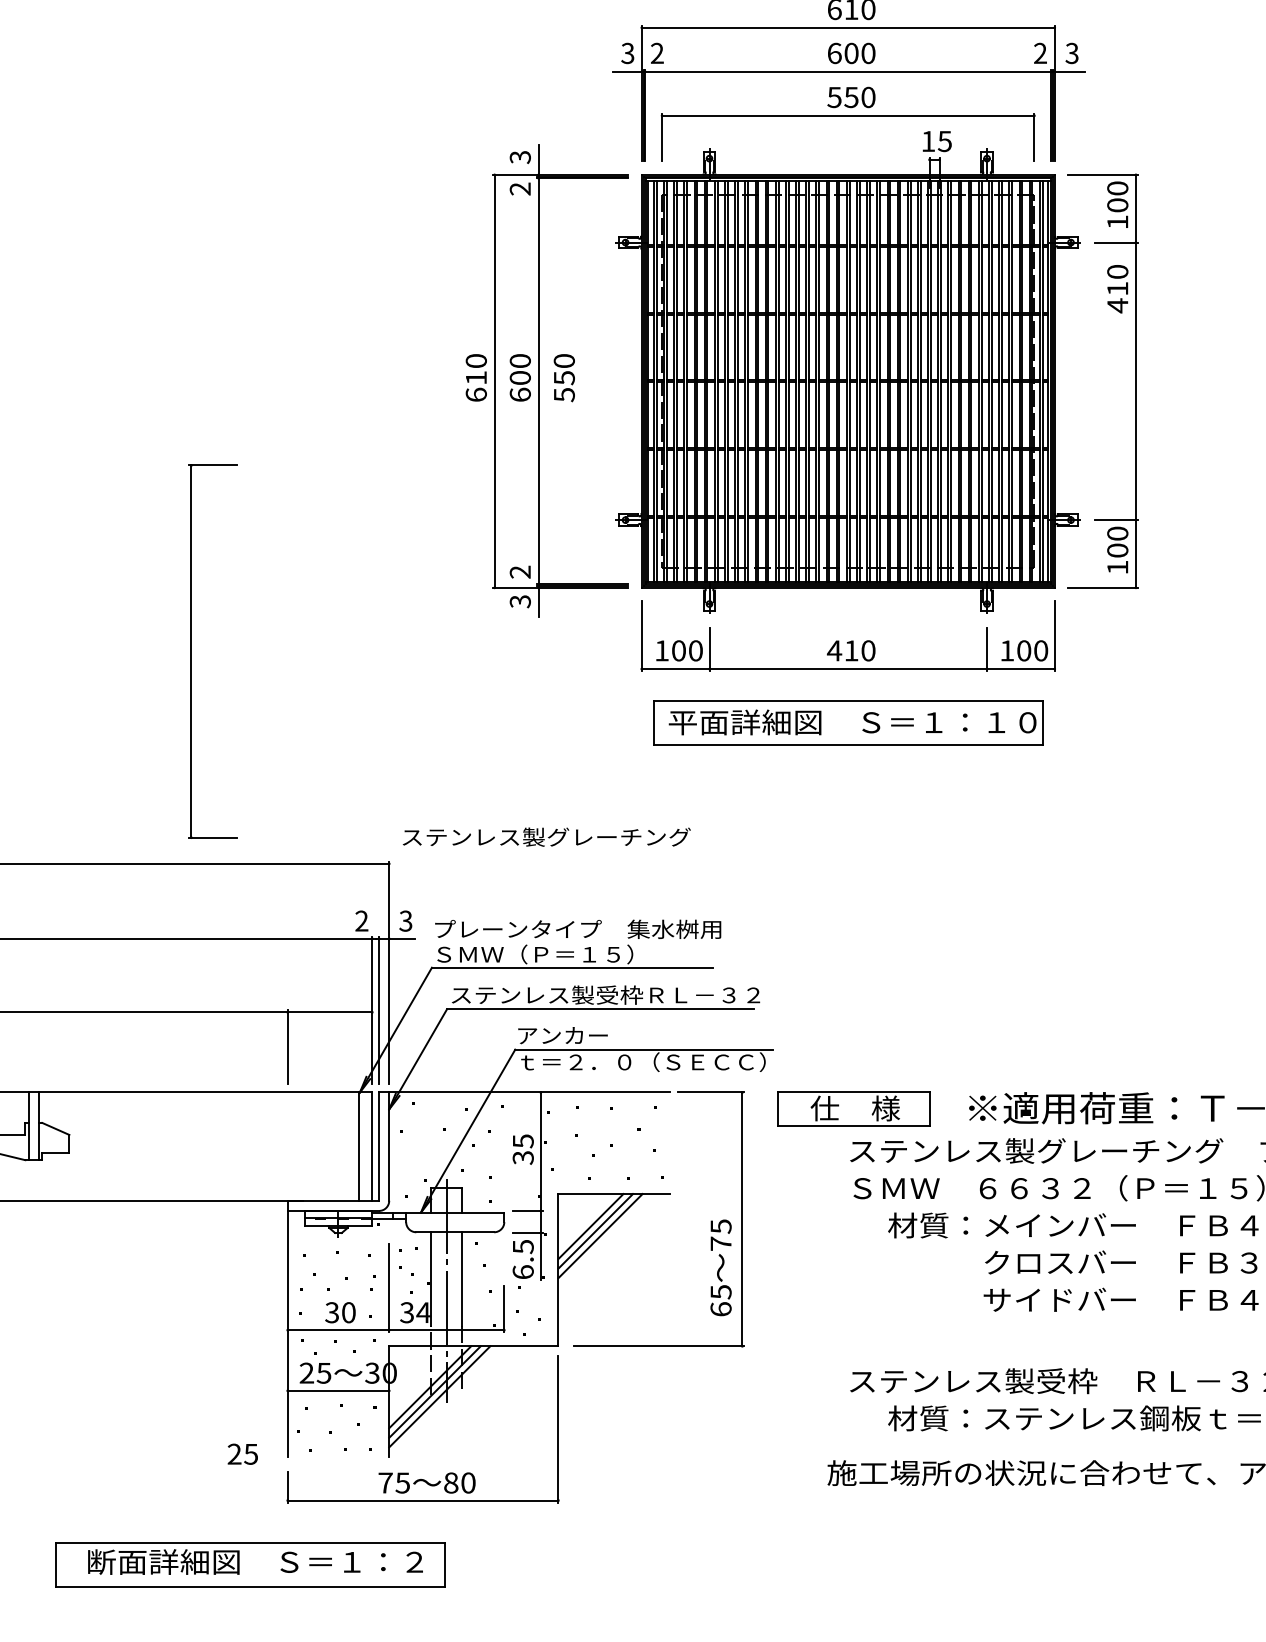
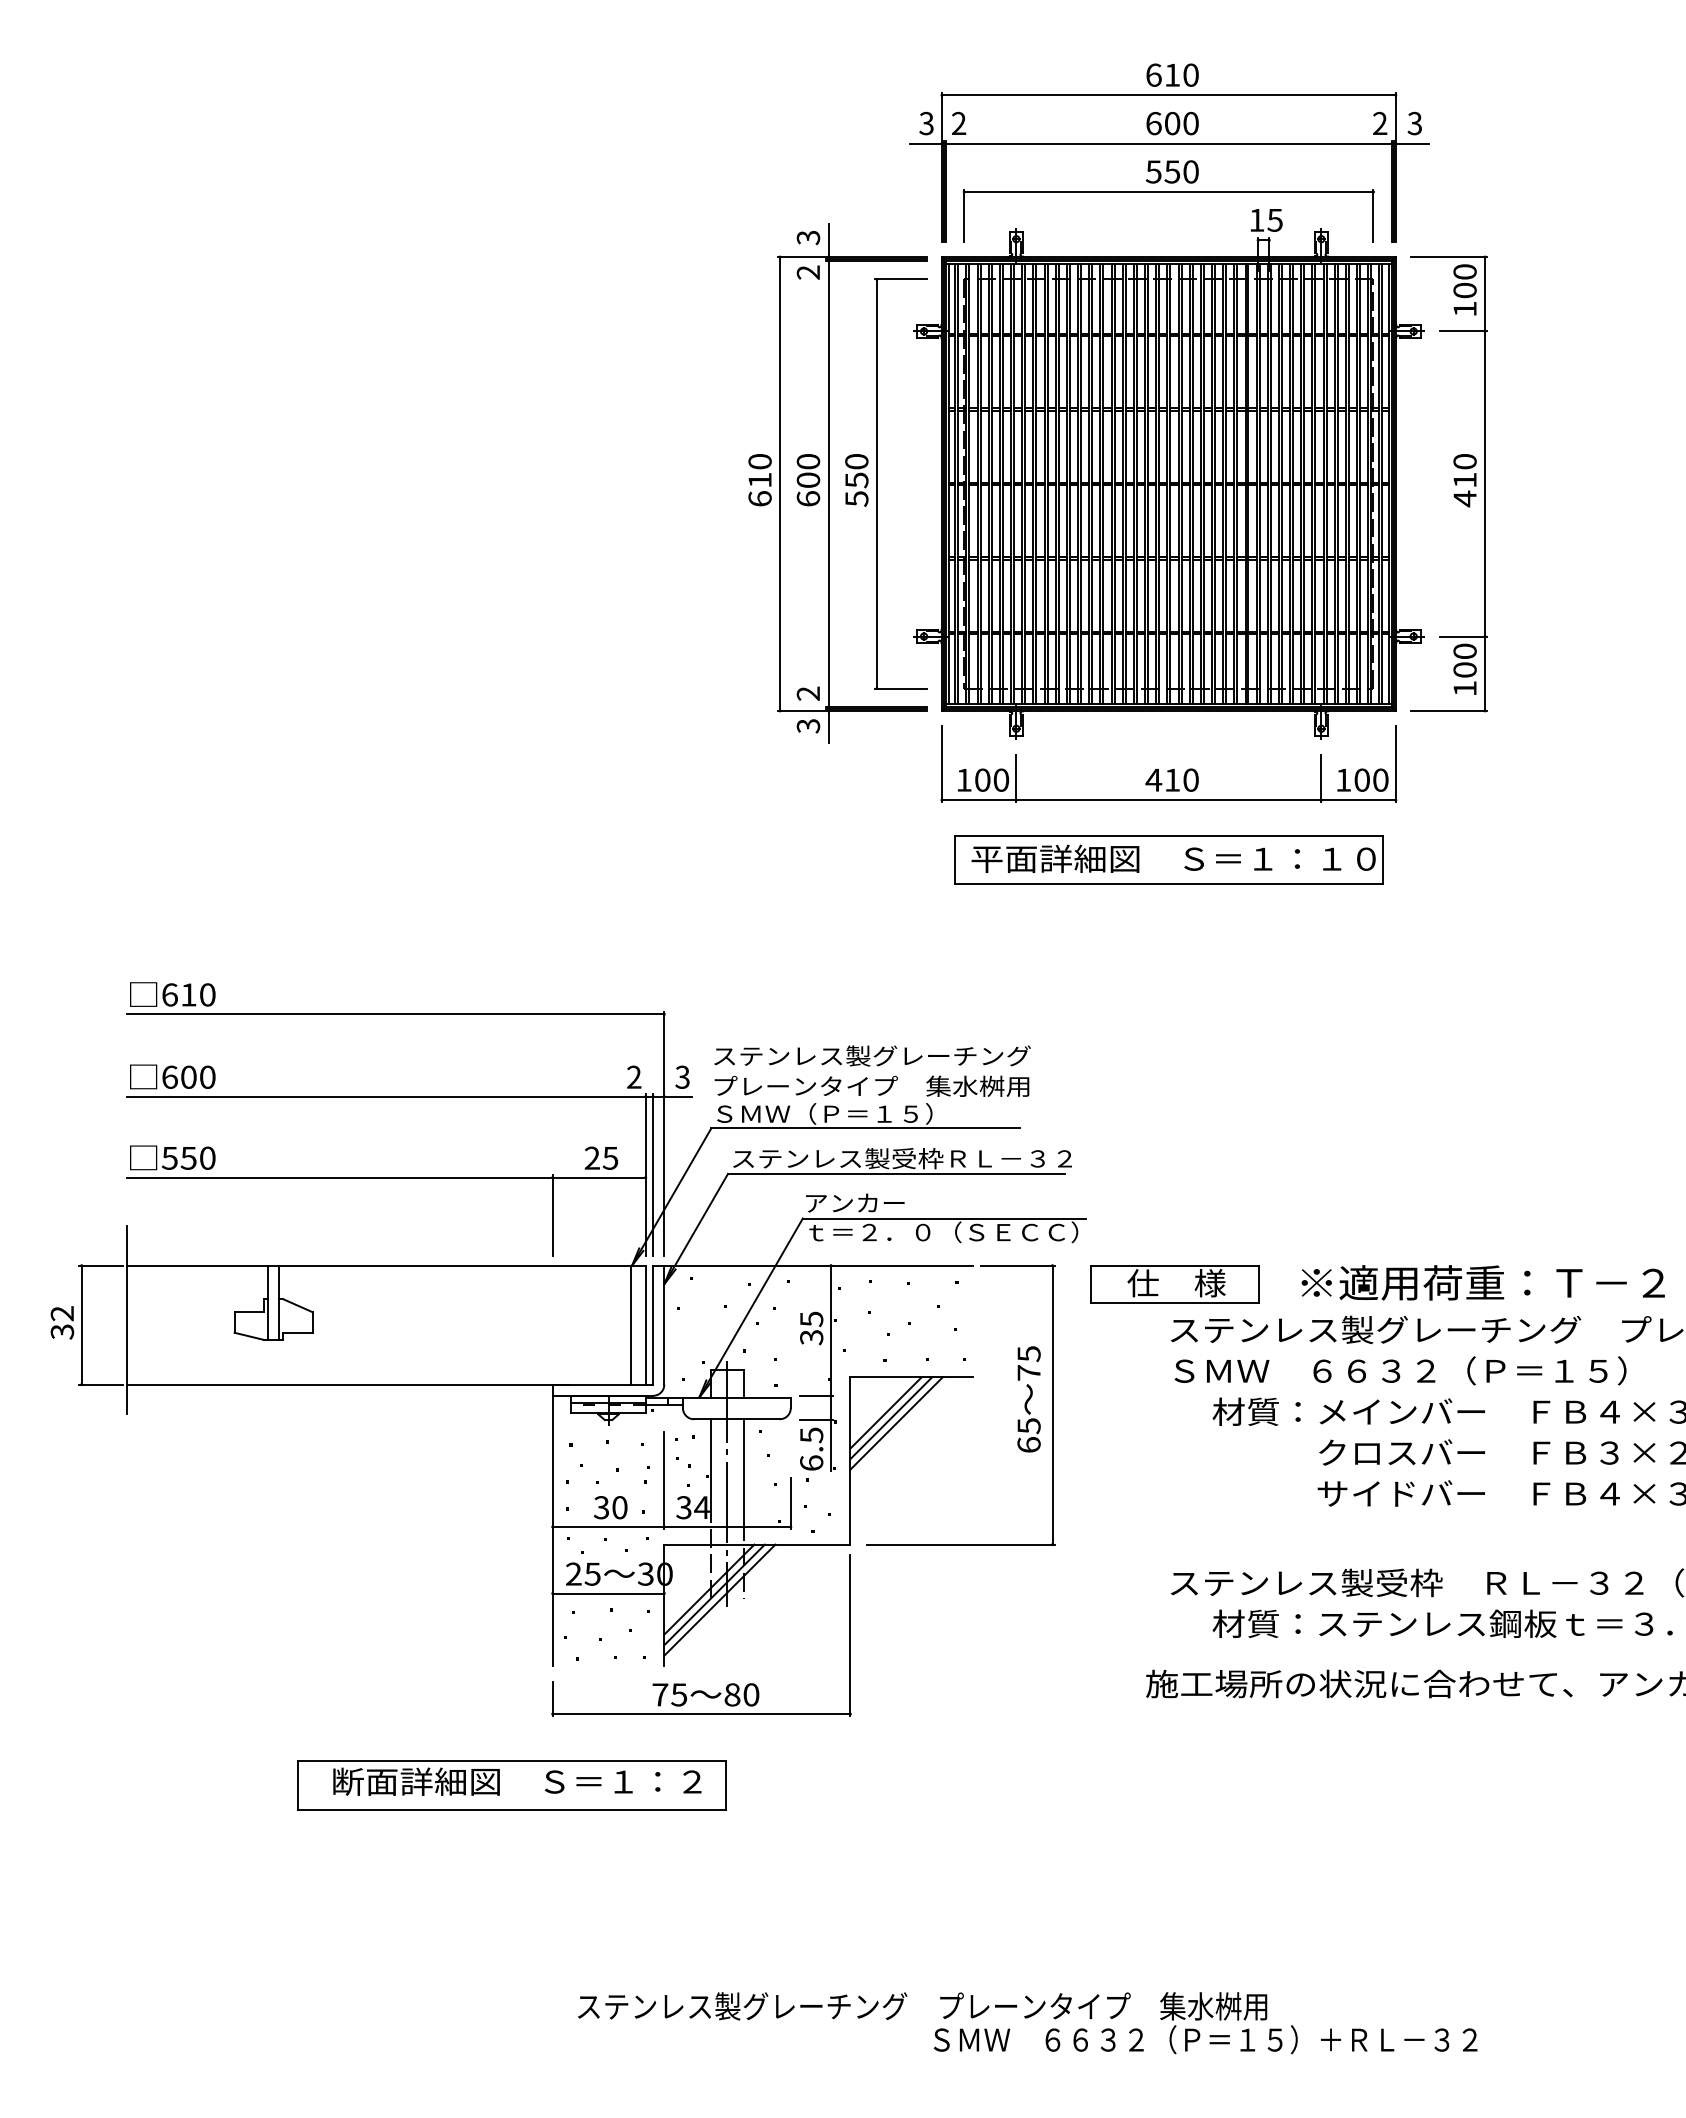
text: (1117, 289) -> (1464, 480), moved
part: (191, 651) -> (877, 483), moved
text: (546, 836) -> (872, 1055), moved
text: (720, 1267) -> (1028, 1399), moved
text: (242, 1453) -> (600, 1157), moved

